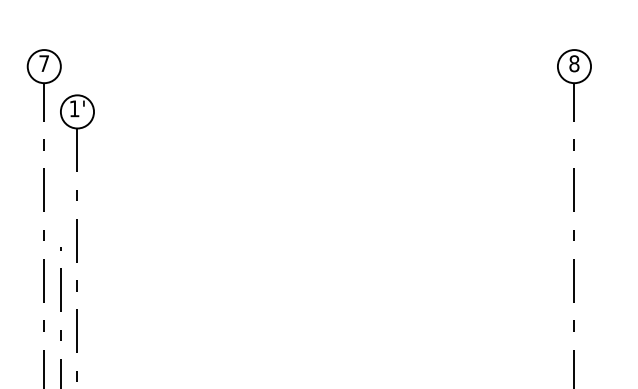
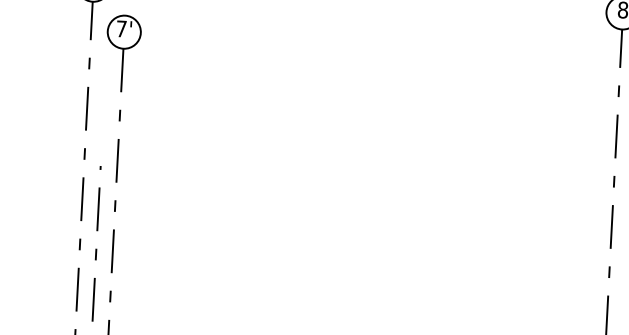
text: (74, 108) -> (121, 28), 1' -> 7'

